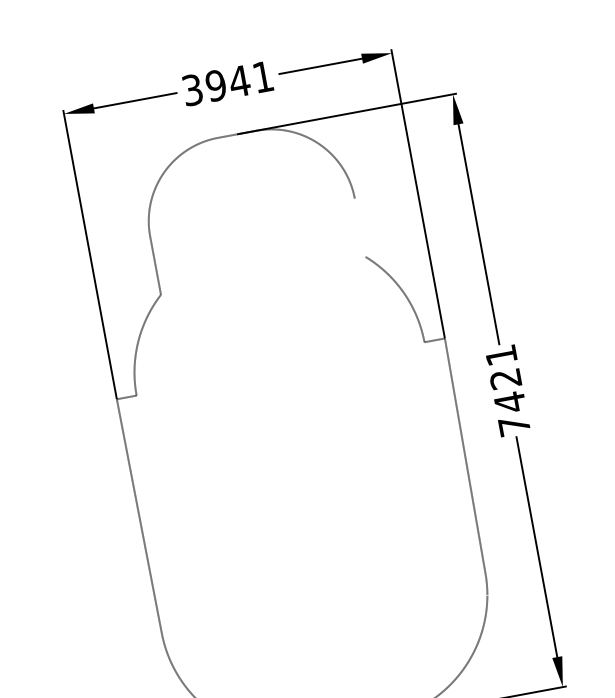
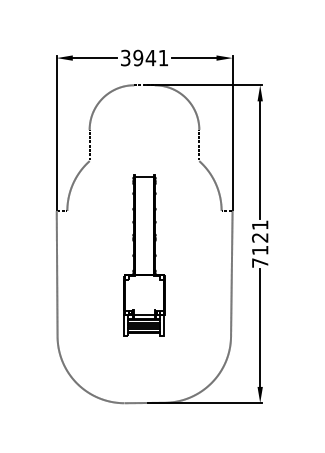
line: (360, 227) -> (199, 145), added
text: (510, 402) -> (260, 250), 7421 -> 7121
part: (295, 451) -> (144, 255), added

